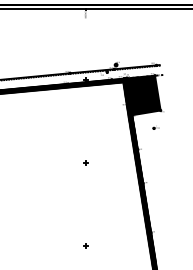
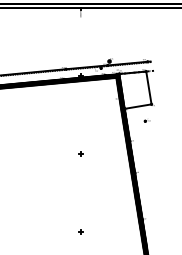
fill: (143, 95) -> (135, 90), removed

